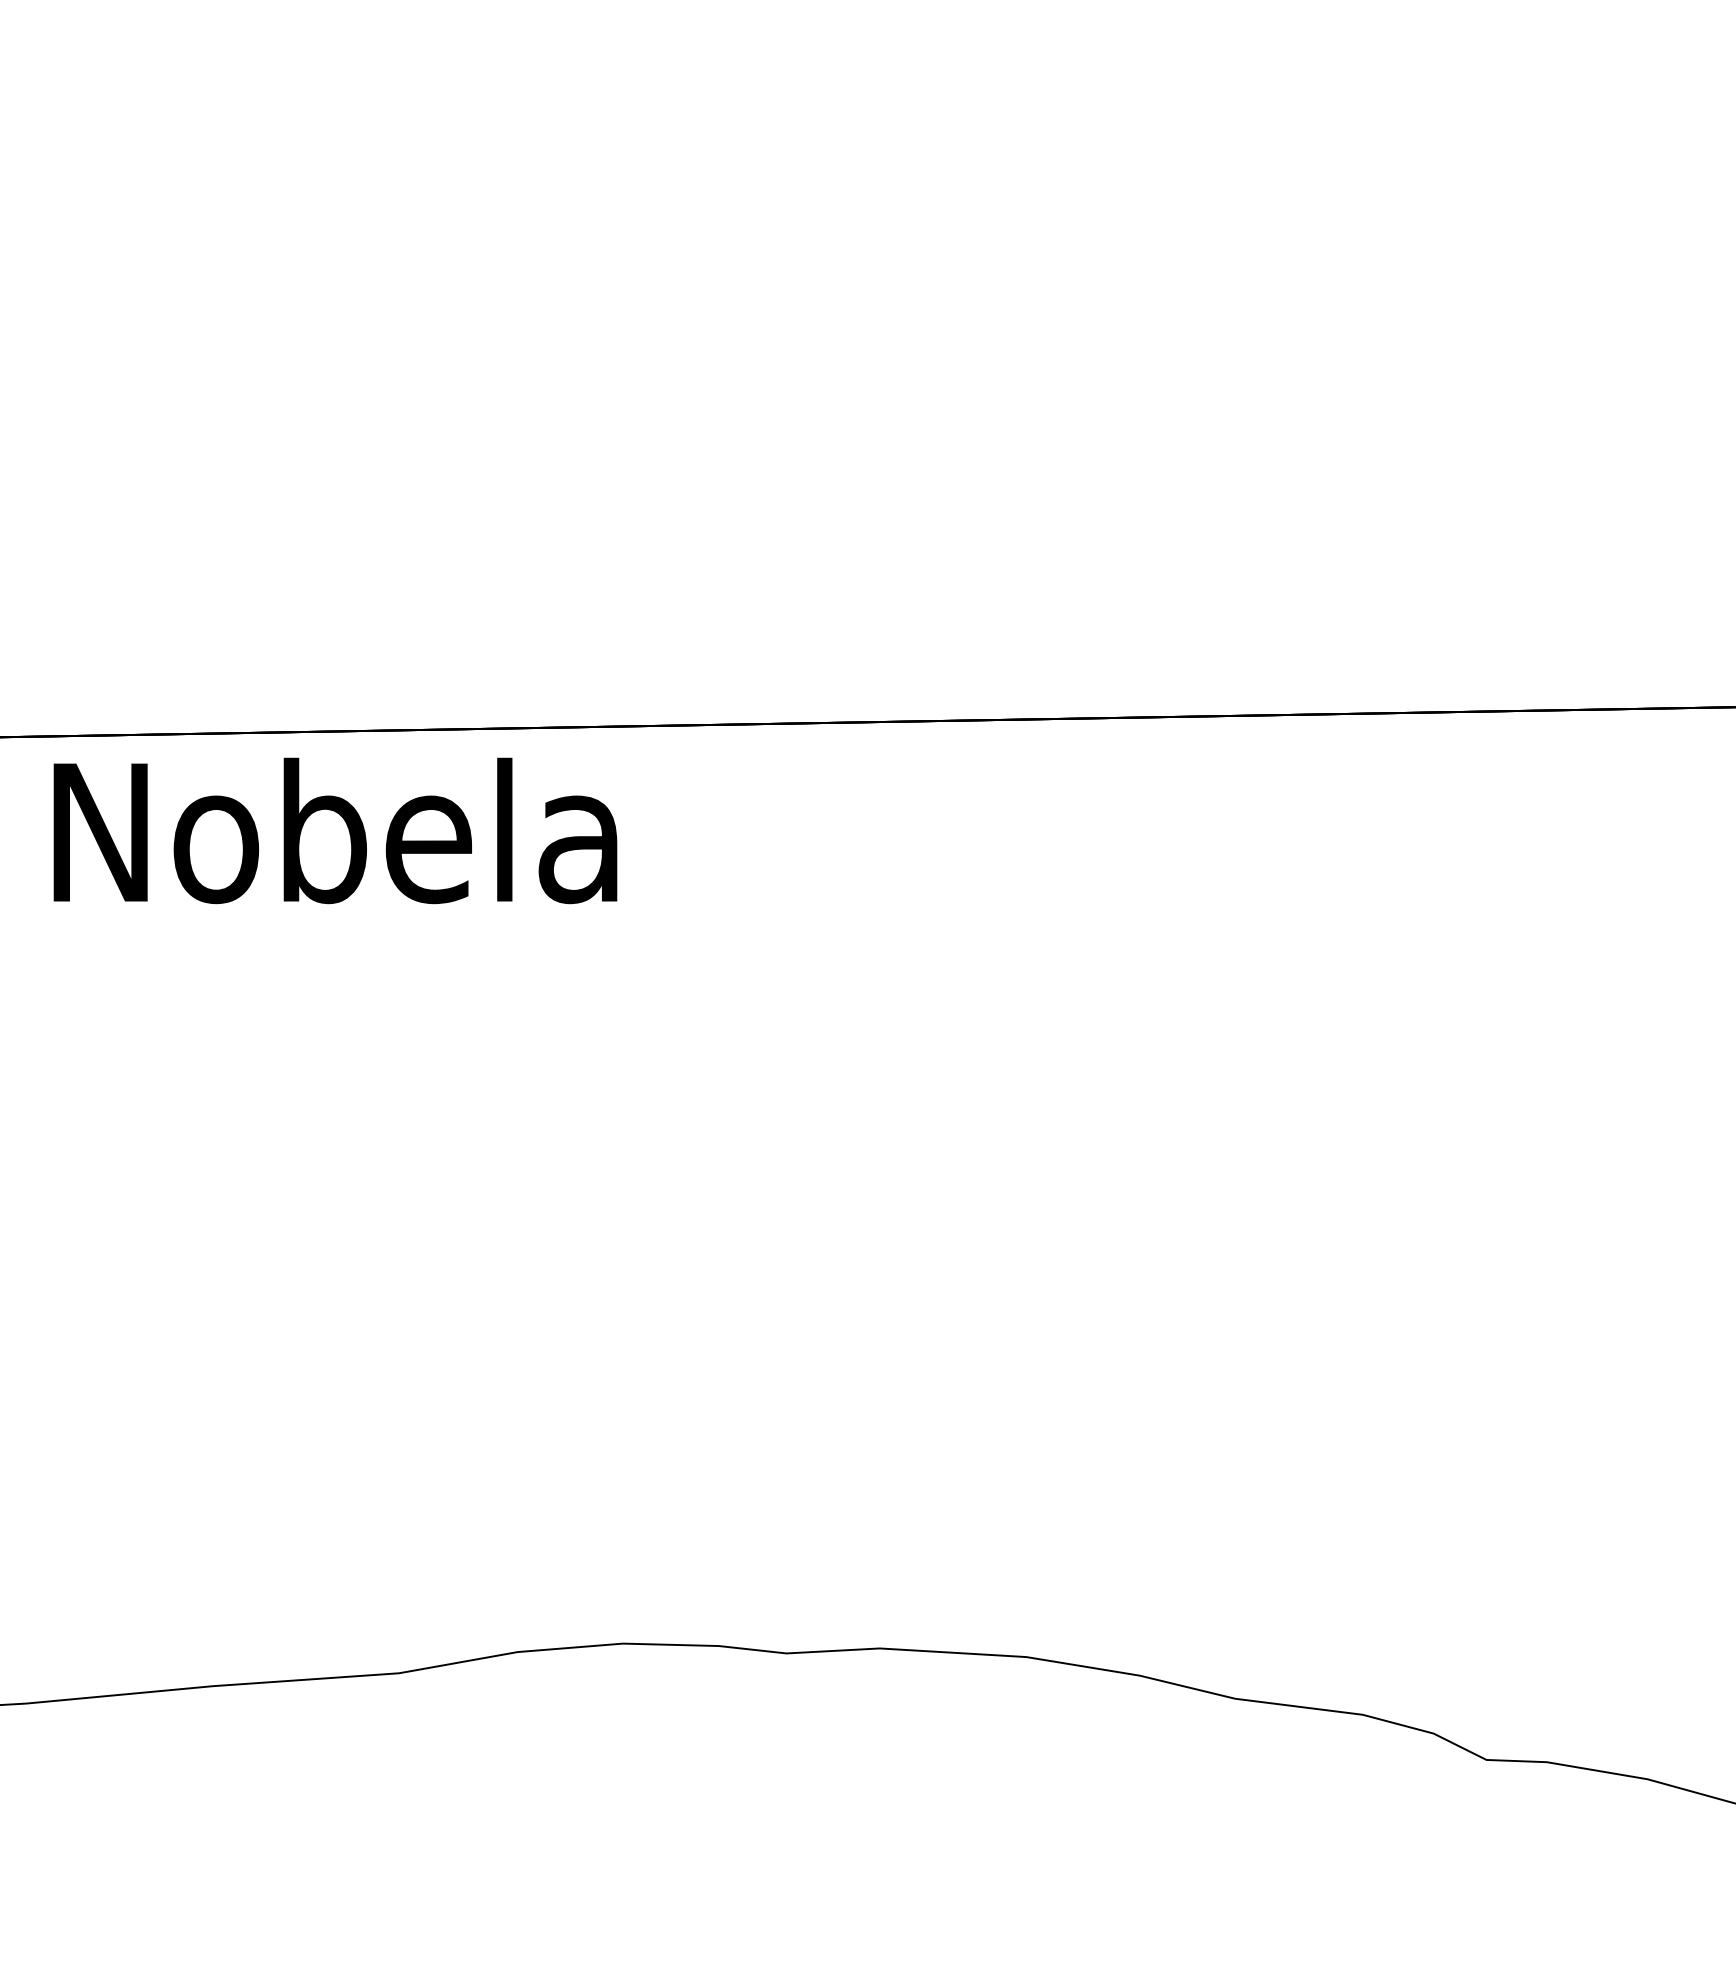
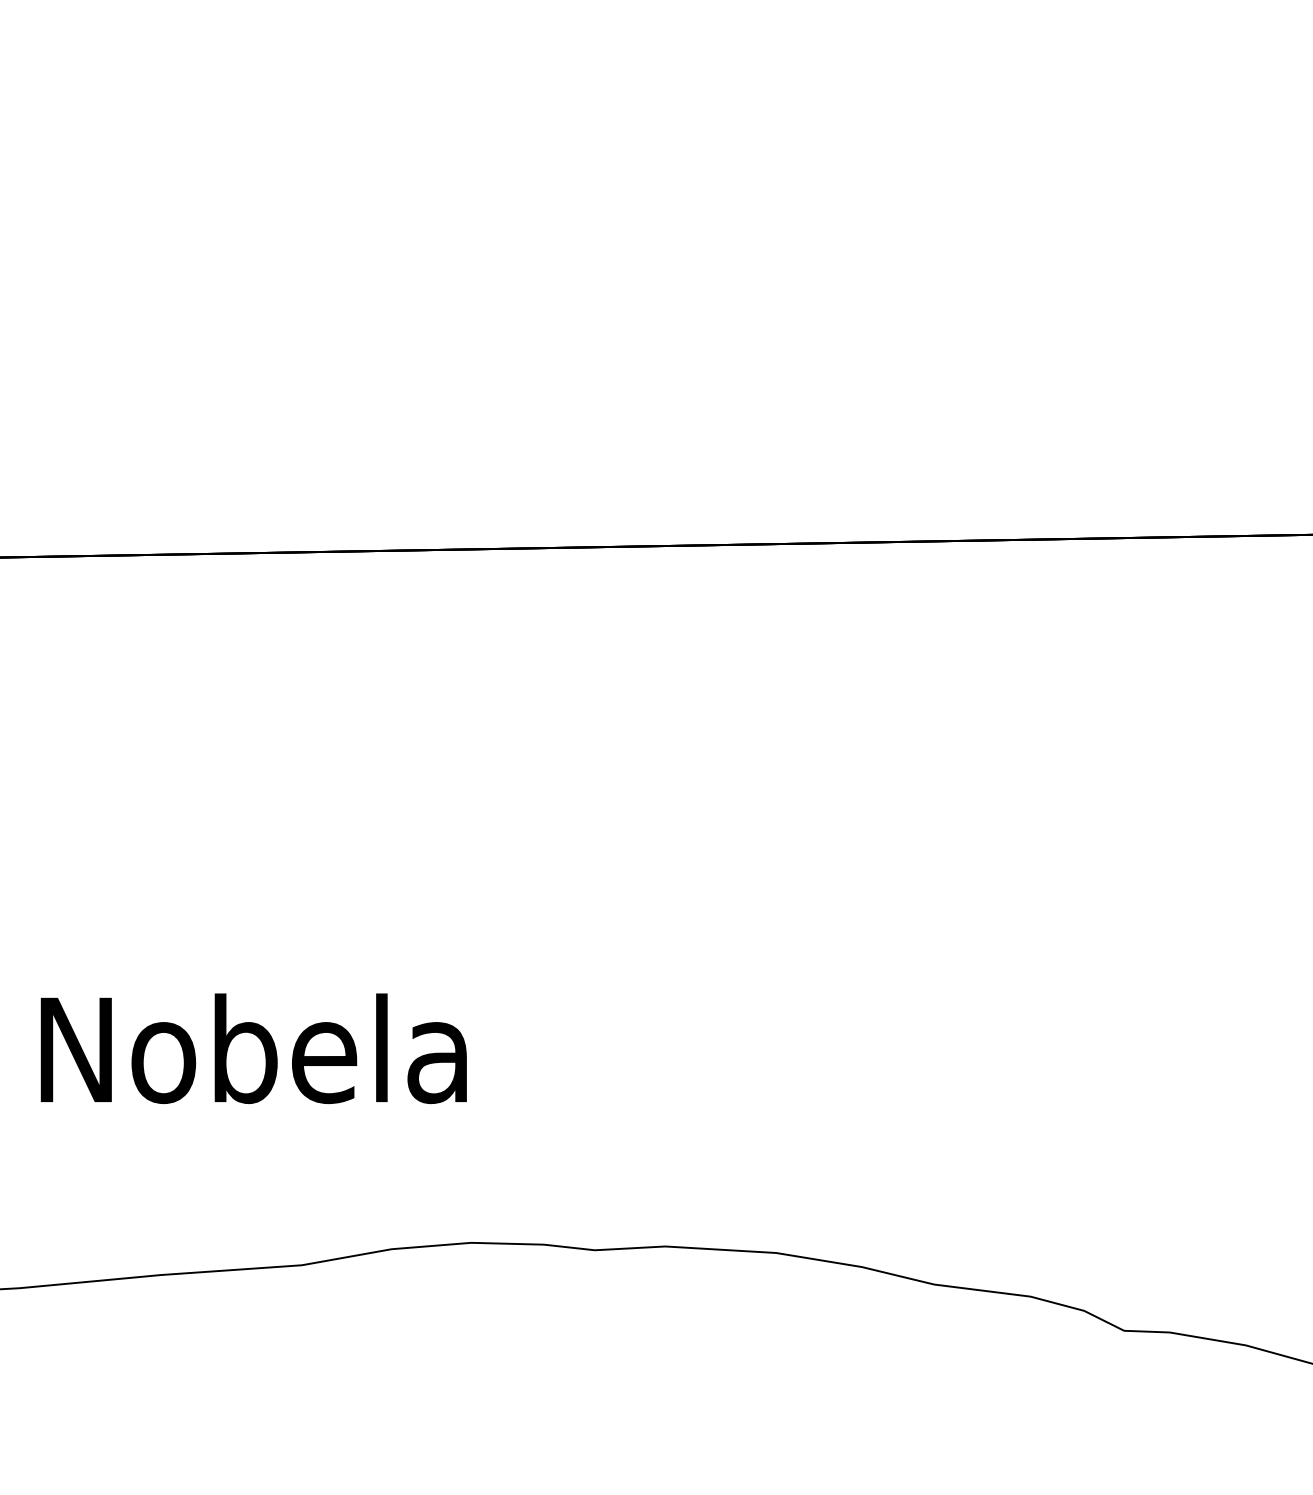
text: (335, 830) -> (253, 1048), moved

